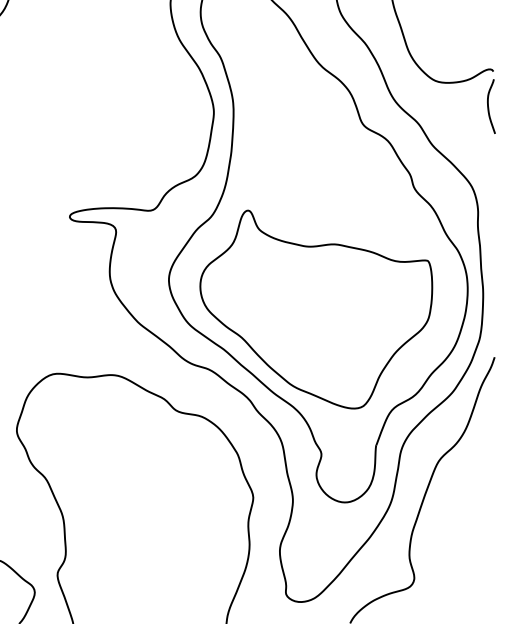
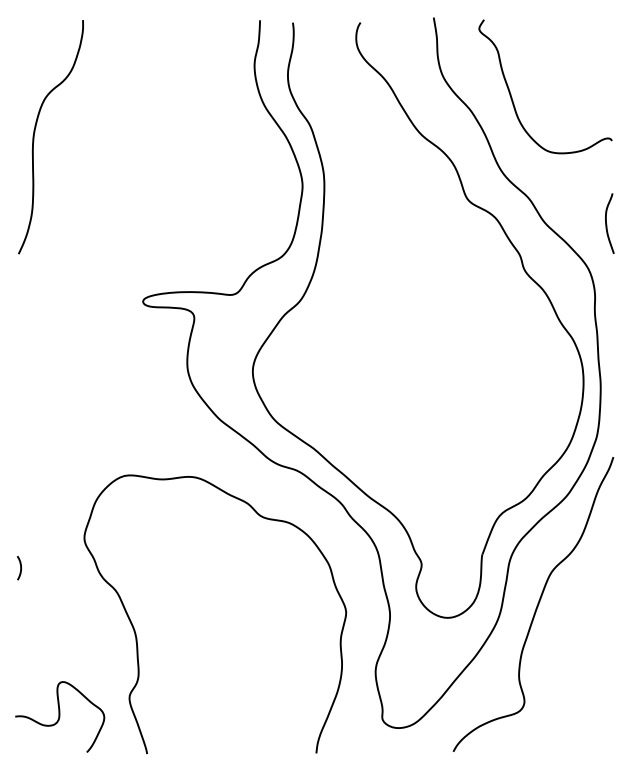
curve: (489, 107) -> (607, 224), moved
part: (315, 308) -> (415, 403), removed

